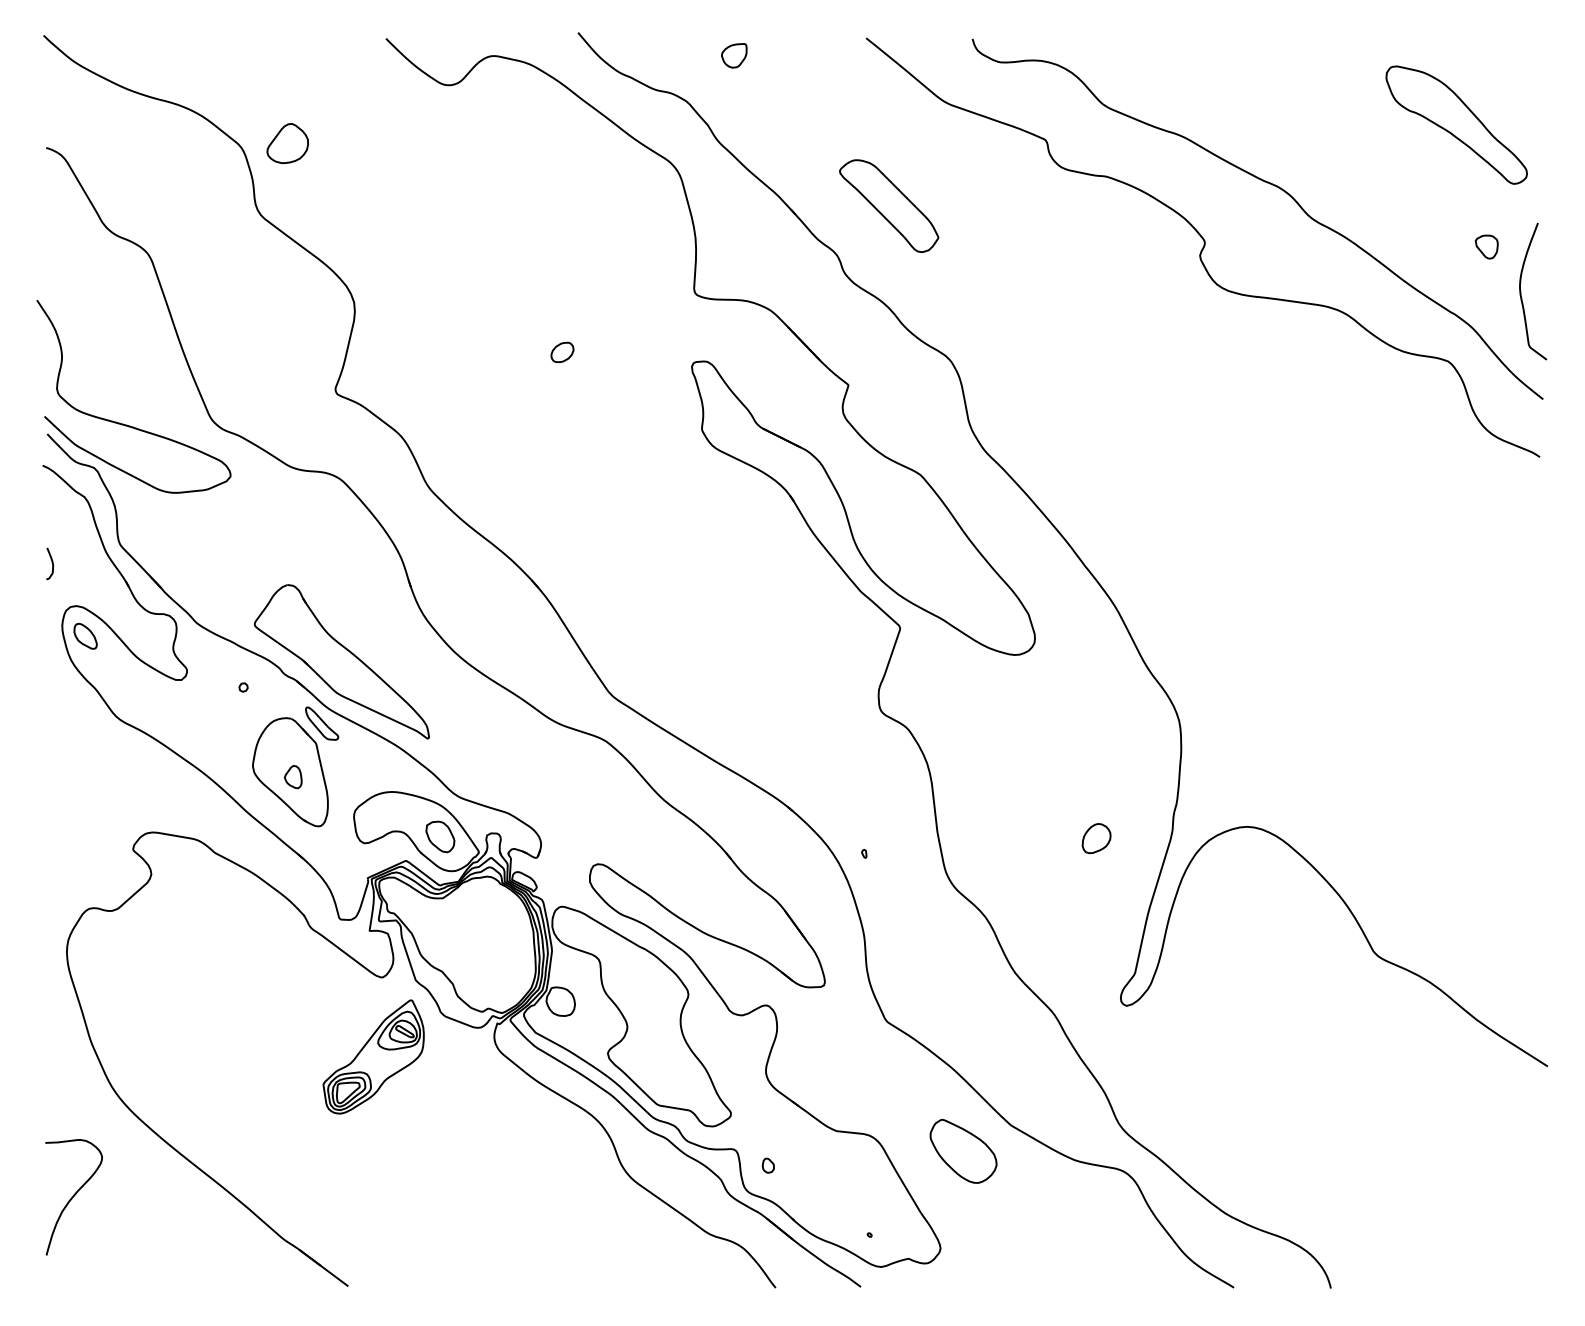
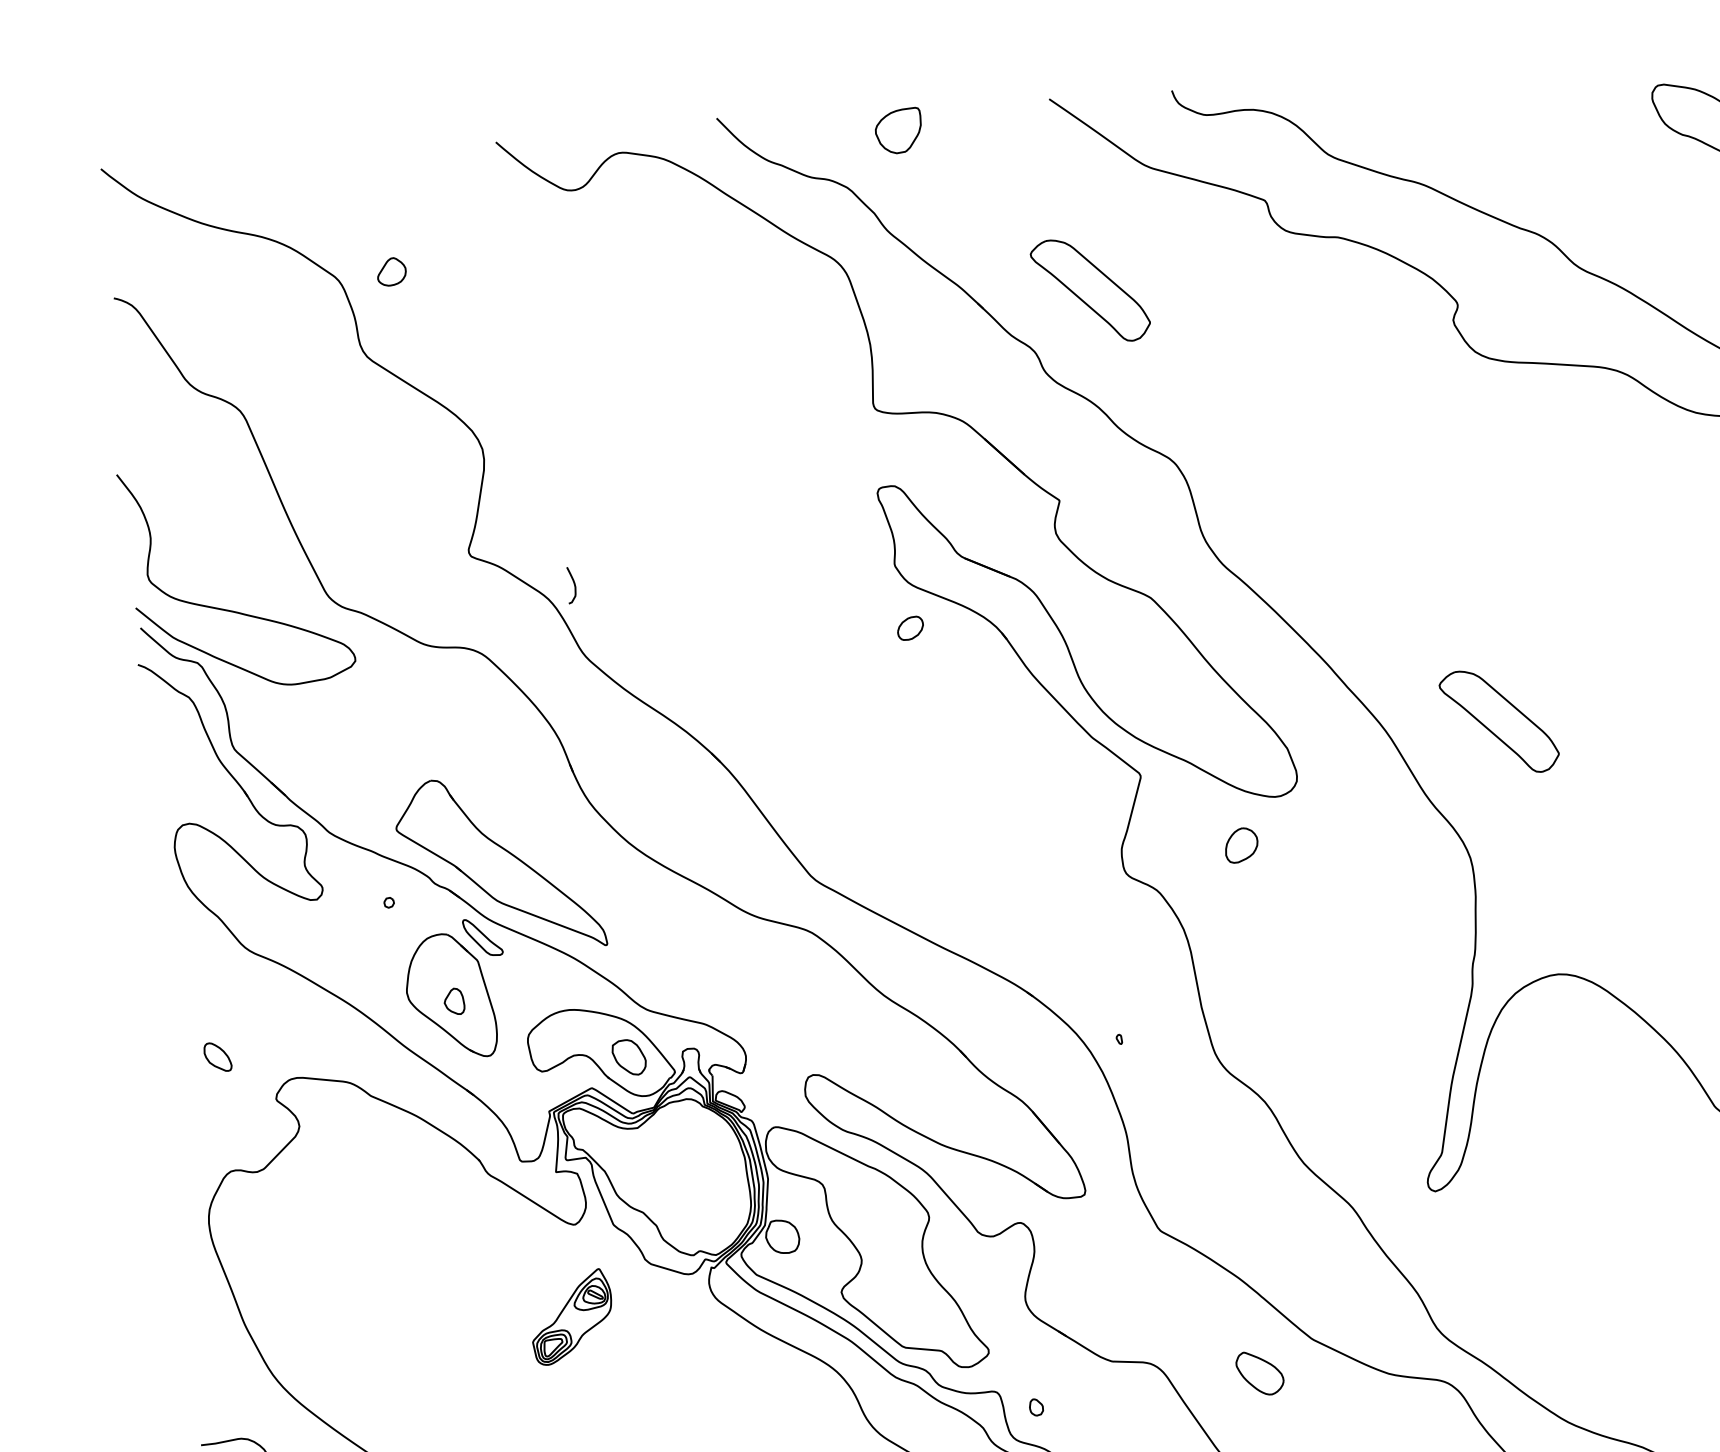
part: (734, 55) -> (898, 130), size x1.6
part: (287, 143) -> (391, 271), size x0.6
part: (562, 351) -> (910, 627), moved
curve: (51, 562) -> (573, 583), moved
part: (1213, 604) -> (1499, 721), added
part: (85, 636) -> (217, 1057), moved
part: (1096, 838) -> (1241, 845), moved
part: (373, 1056) -> (571, 1316), size x0.7
part: (963, 1150) -> (1259, 1372), size x0.6

